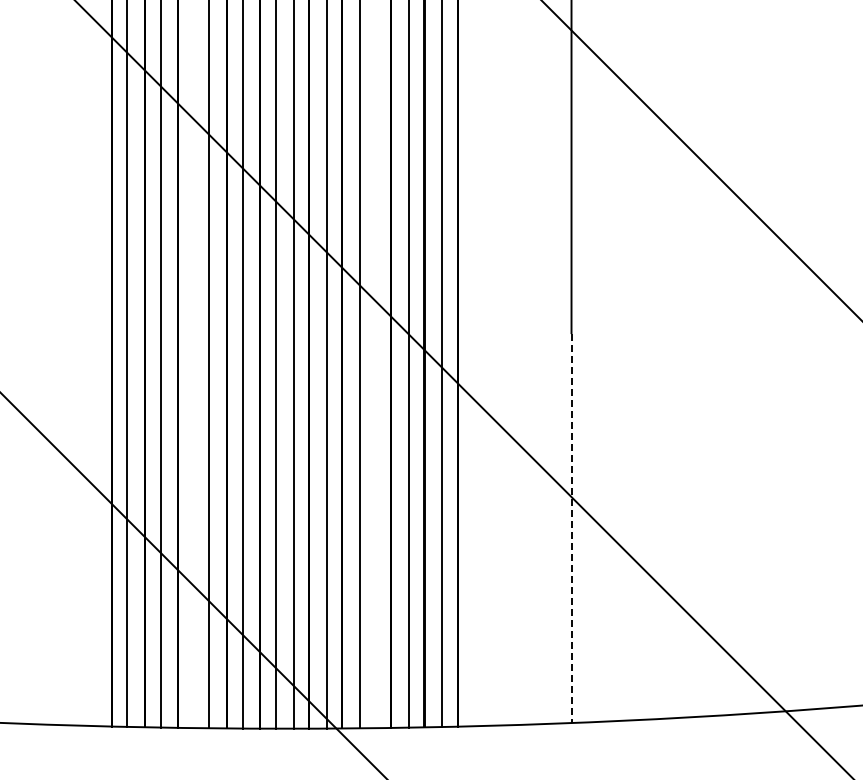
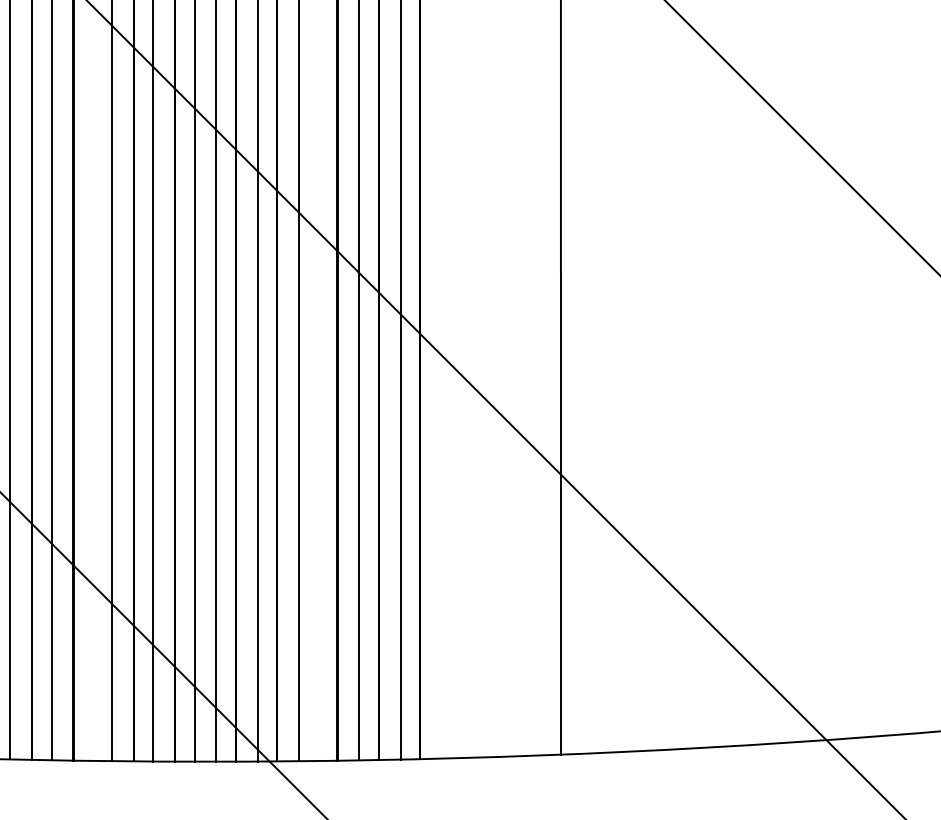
line: (571, 529) -> (560, 514), dashed -> solid

